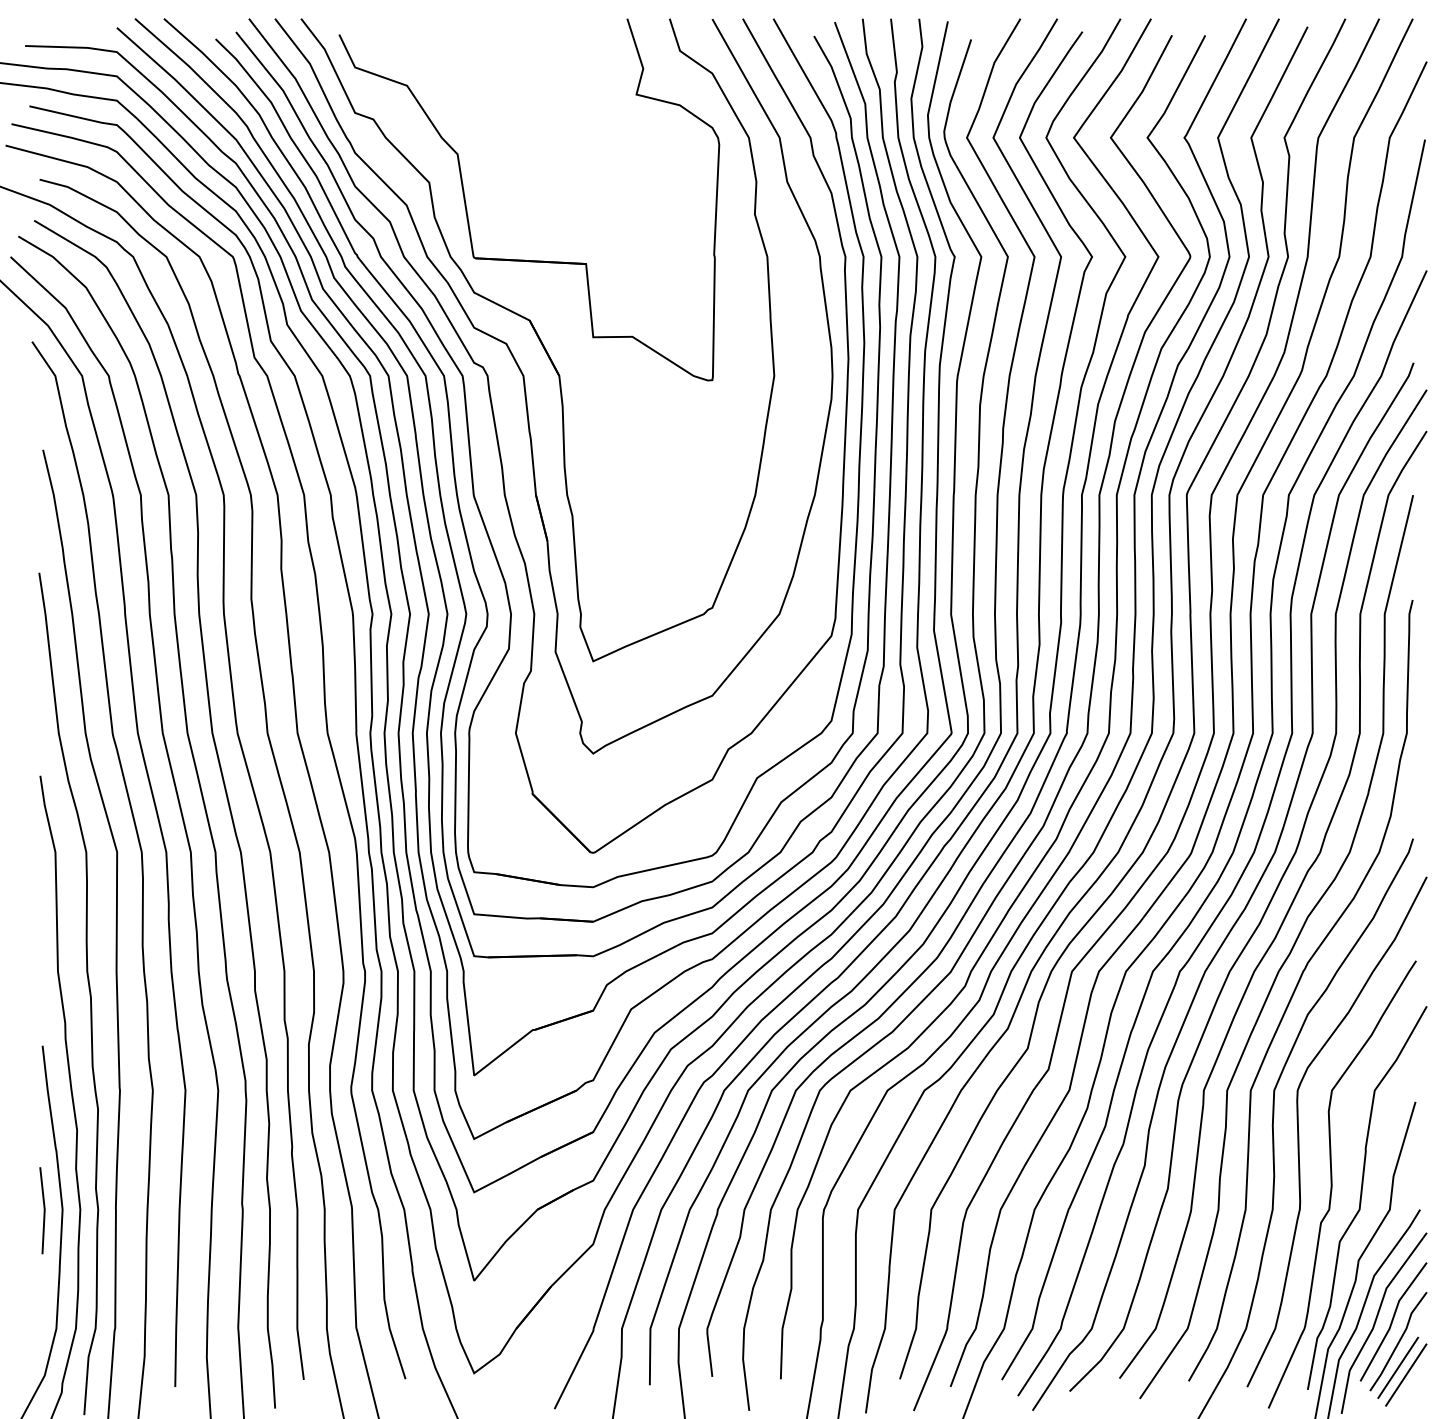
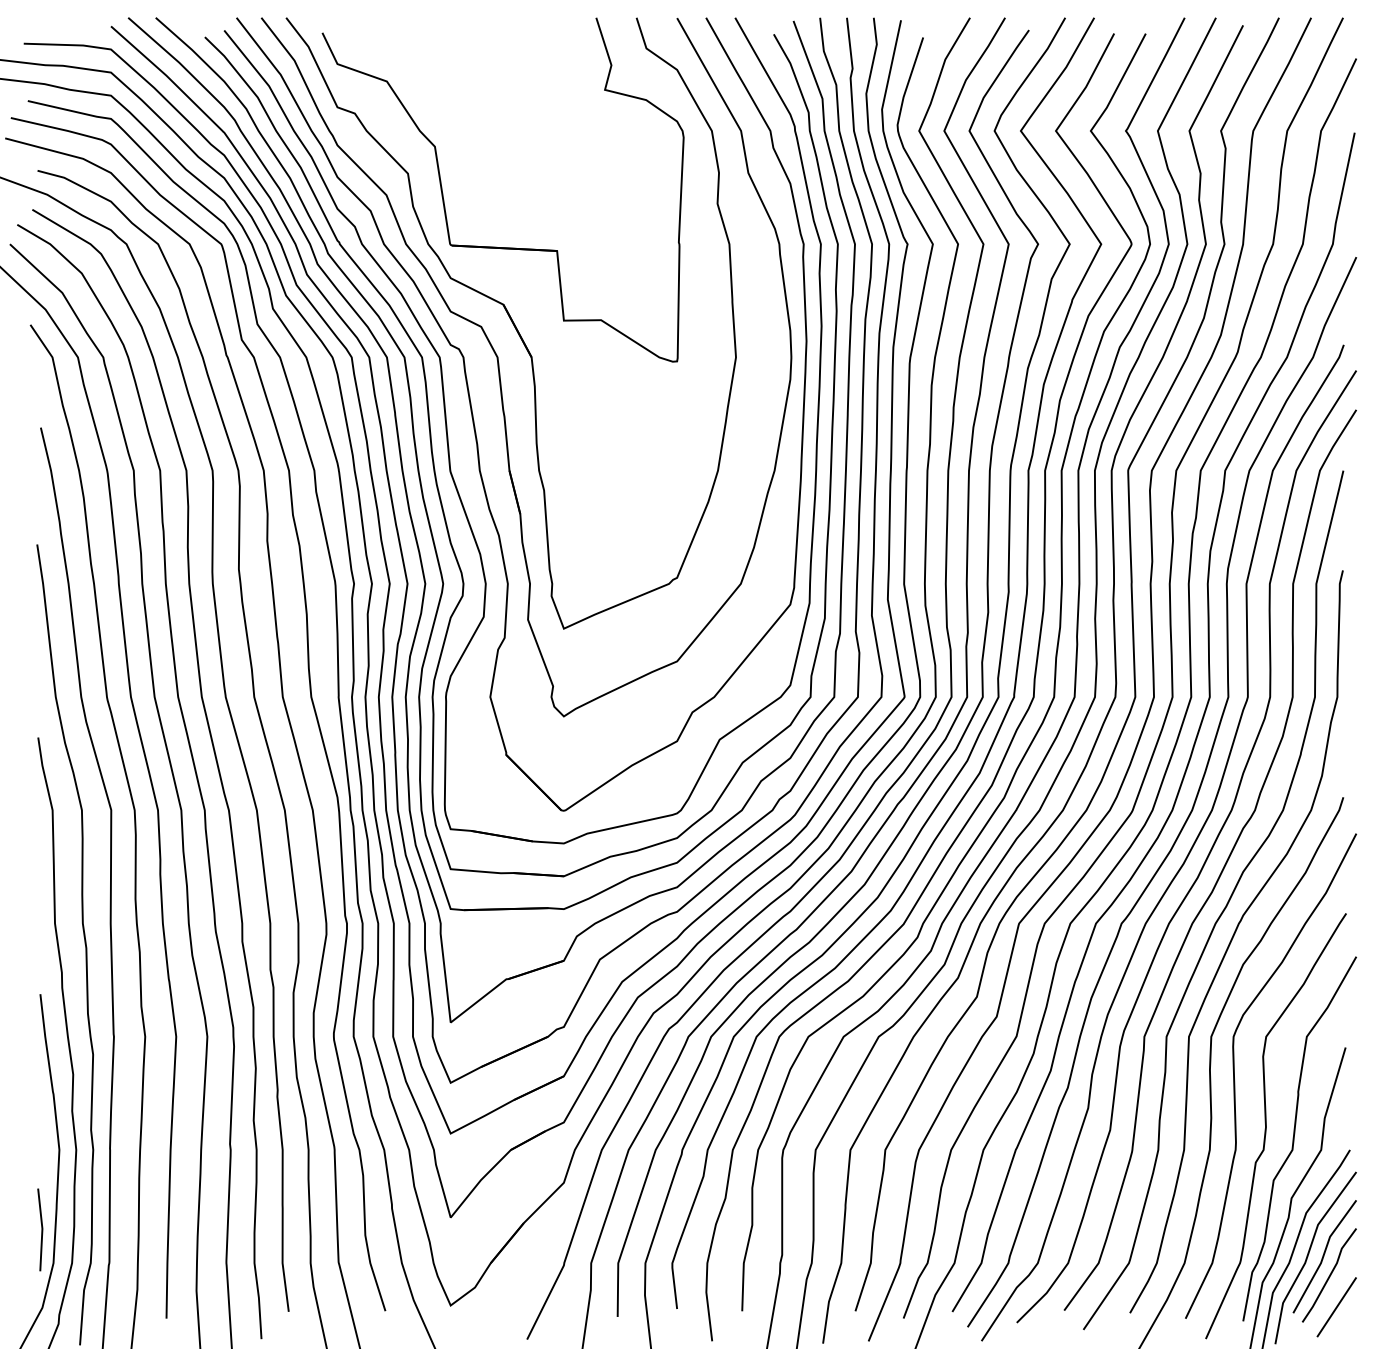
line: (43, 1210) -> (41, 1229), moved
line: (1398, 1367) -> (1329, 1300), removed

